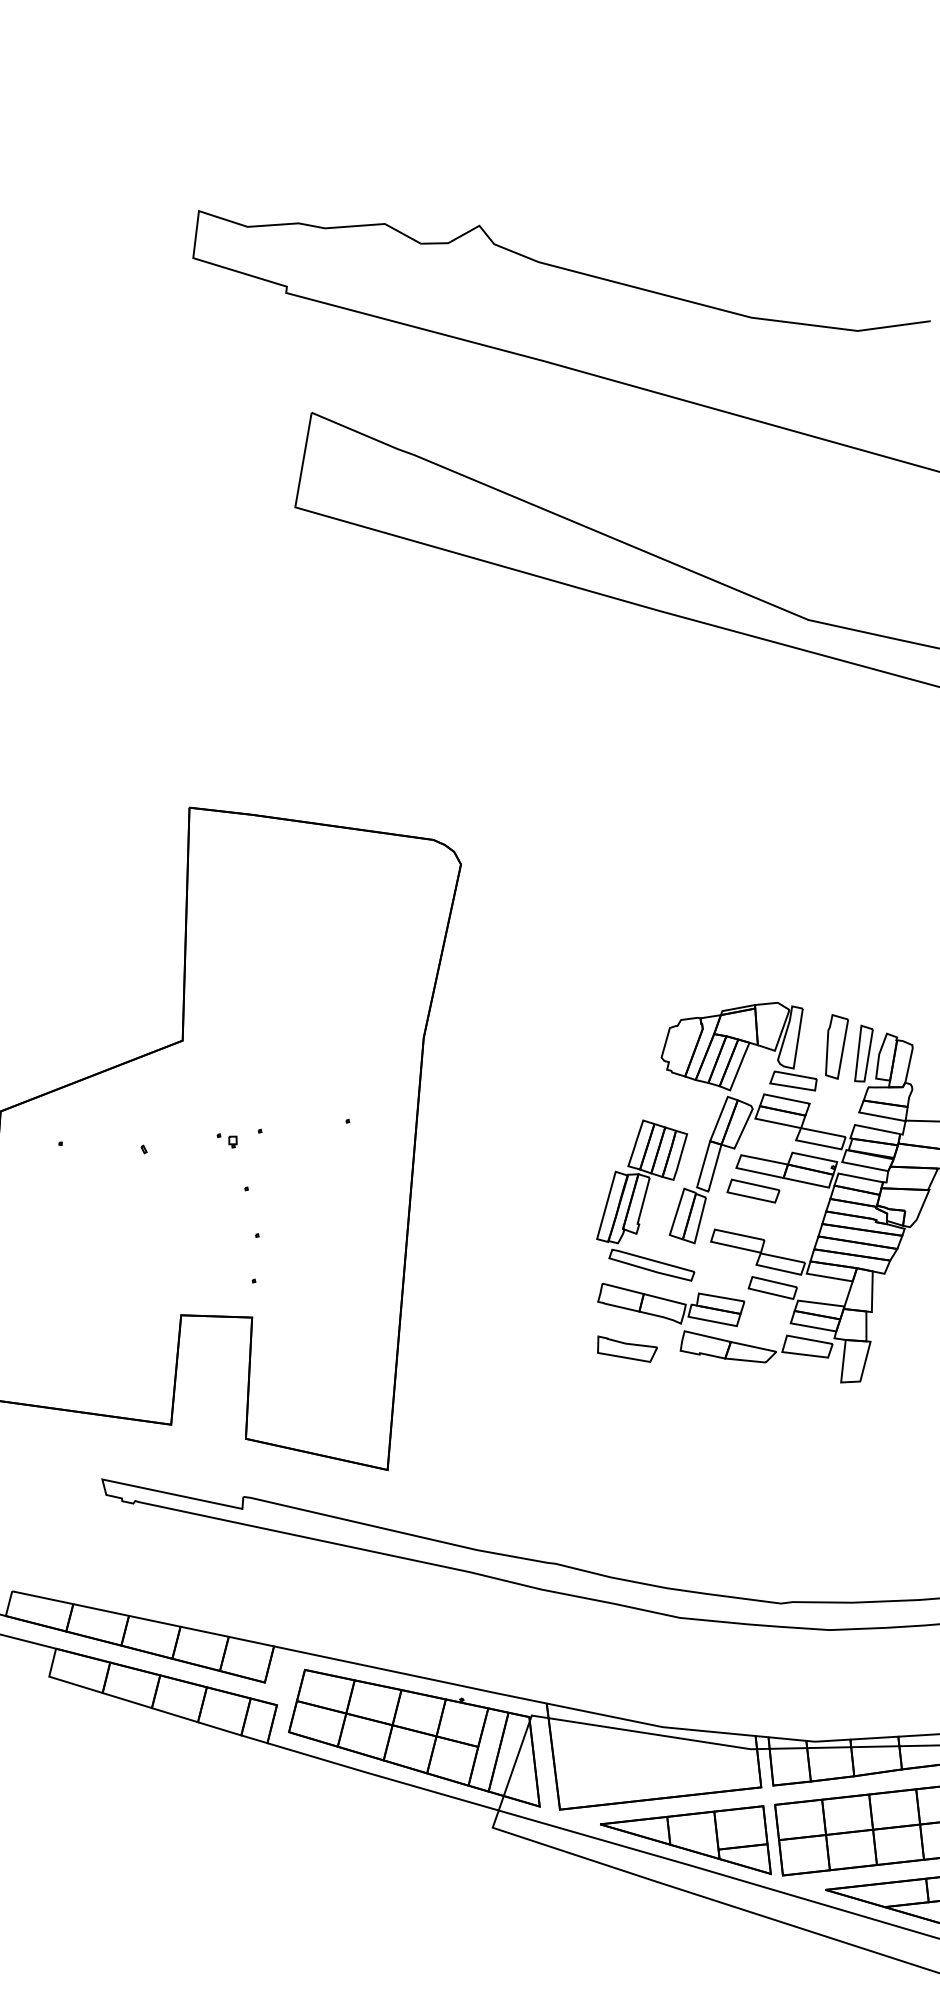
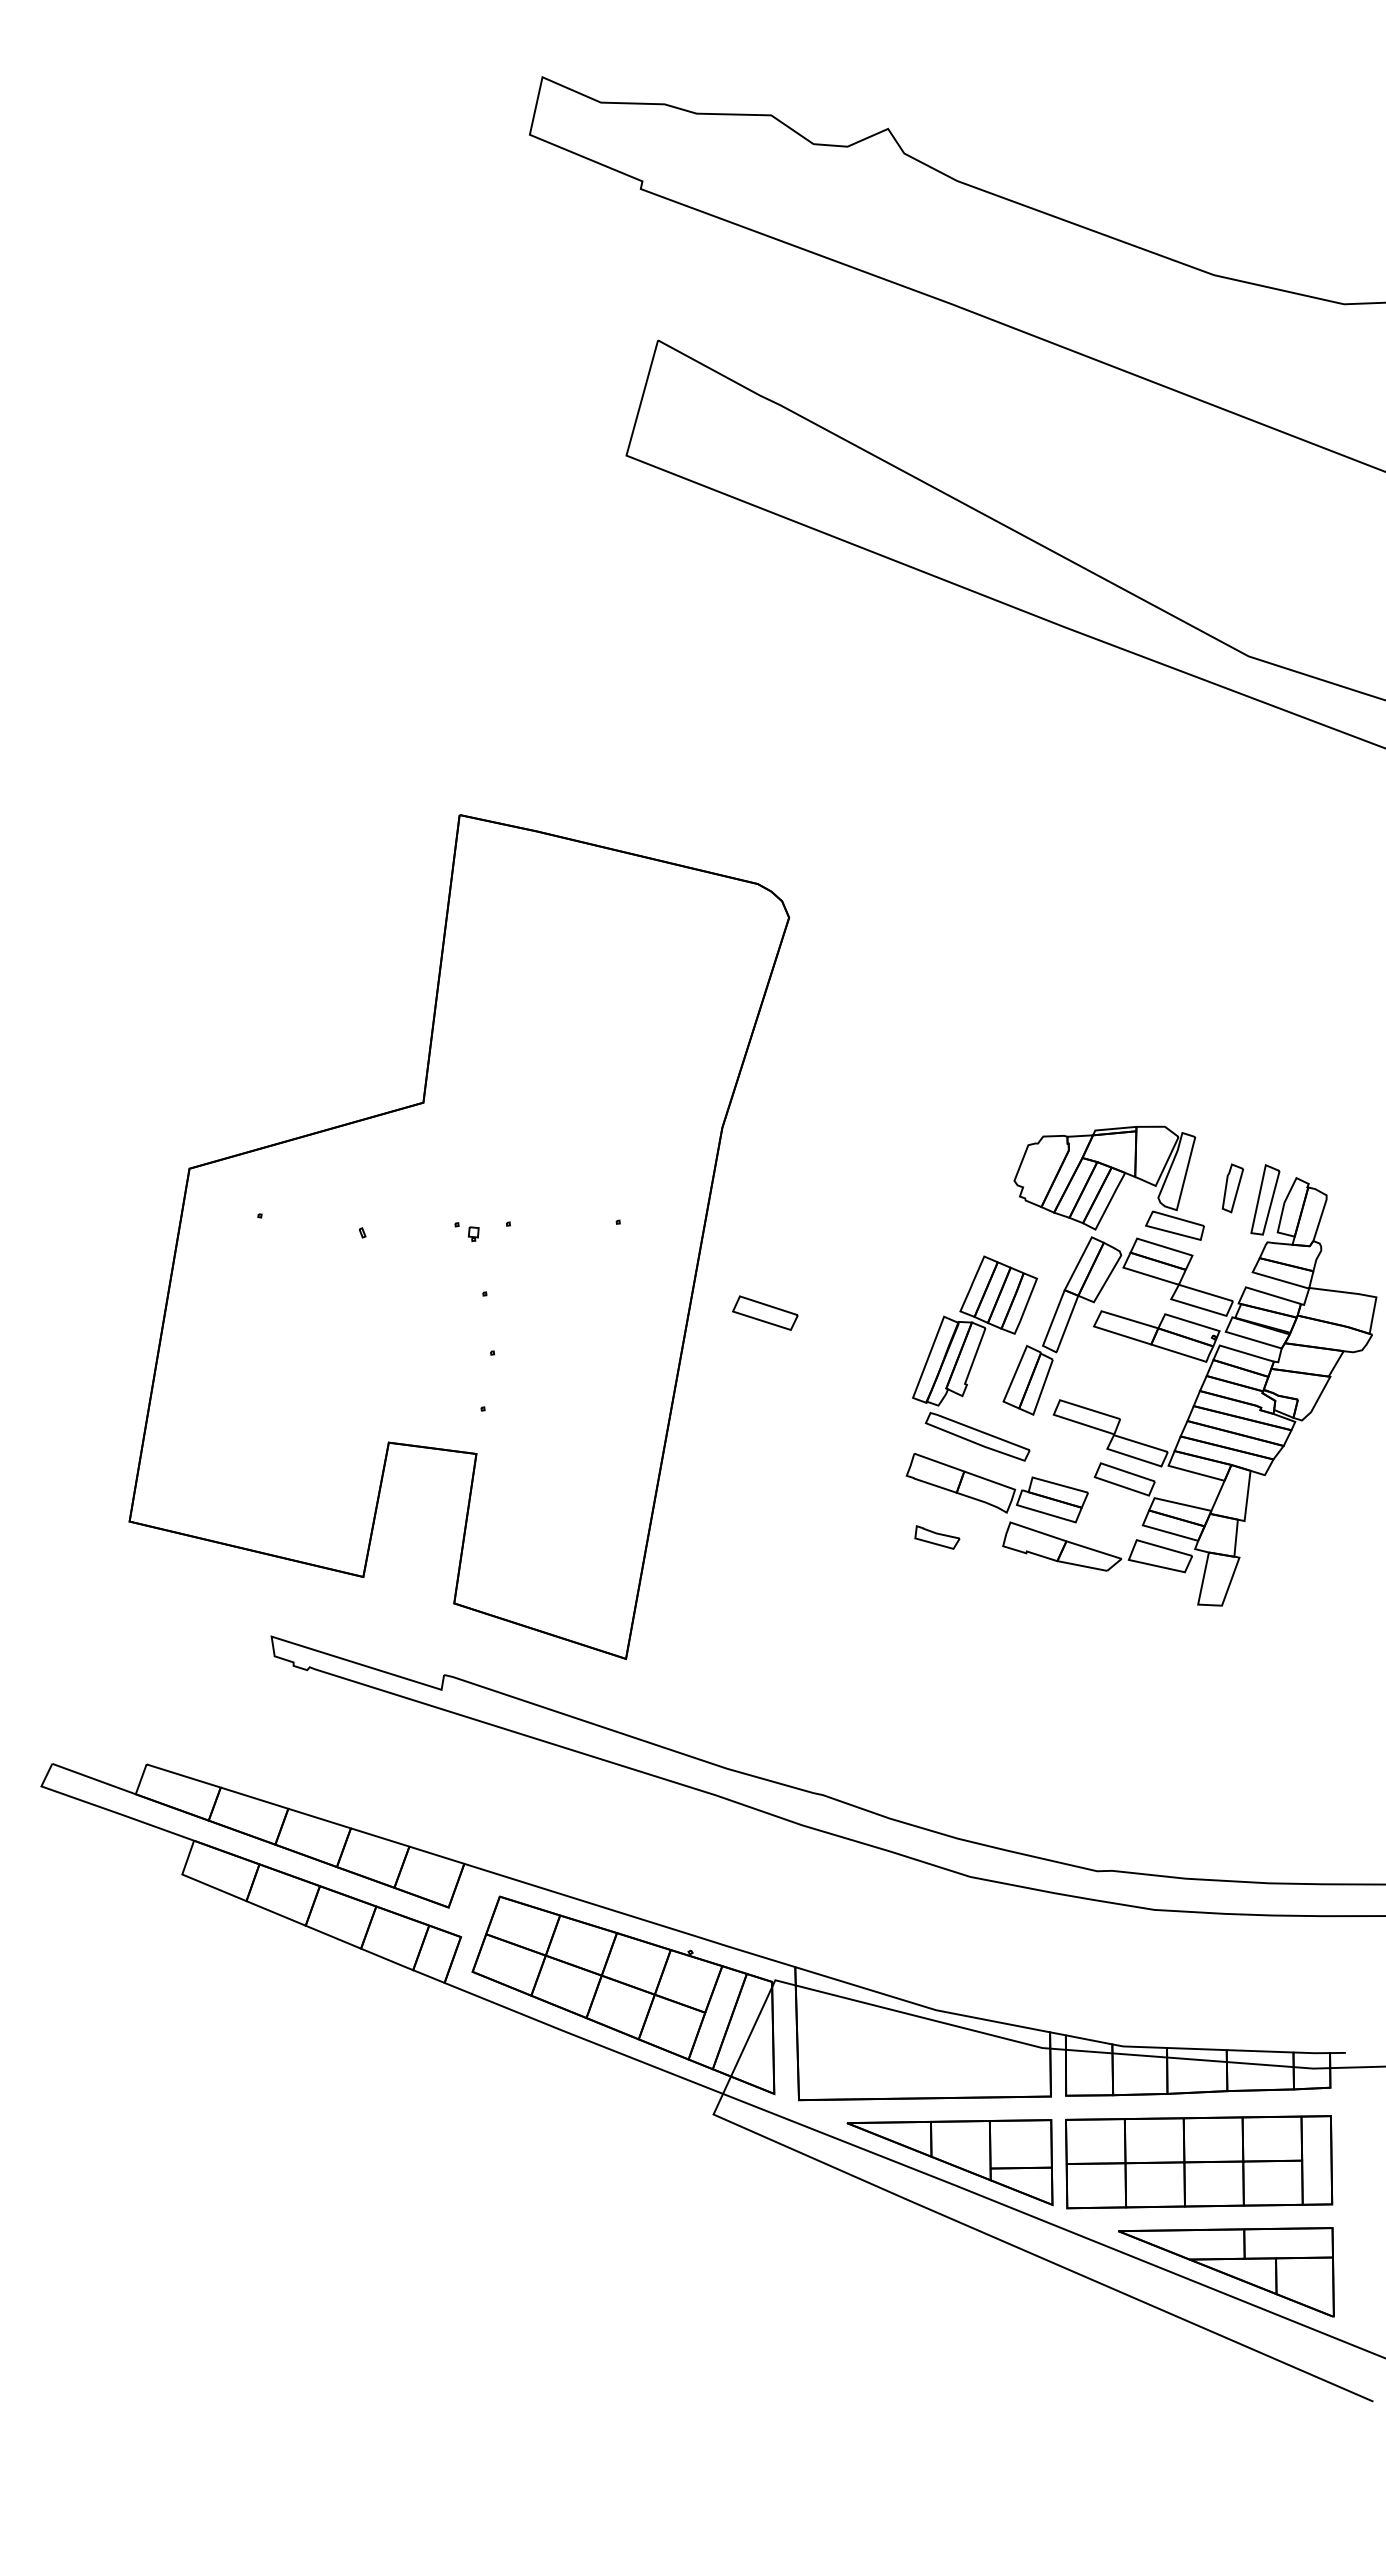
part: (836, 1046) -> (1232, 1188), size x0.6
part: (753, 1190) -> (765, 1312), moved
part: (627, 1348) -> (937, 1537), size x0.6

